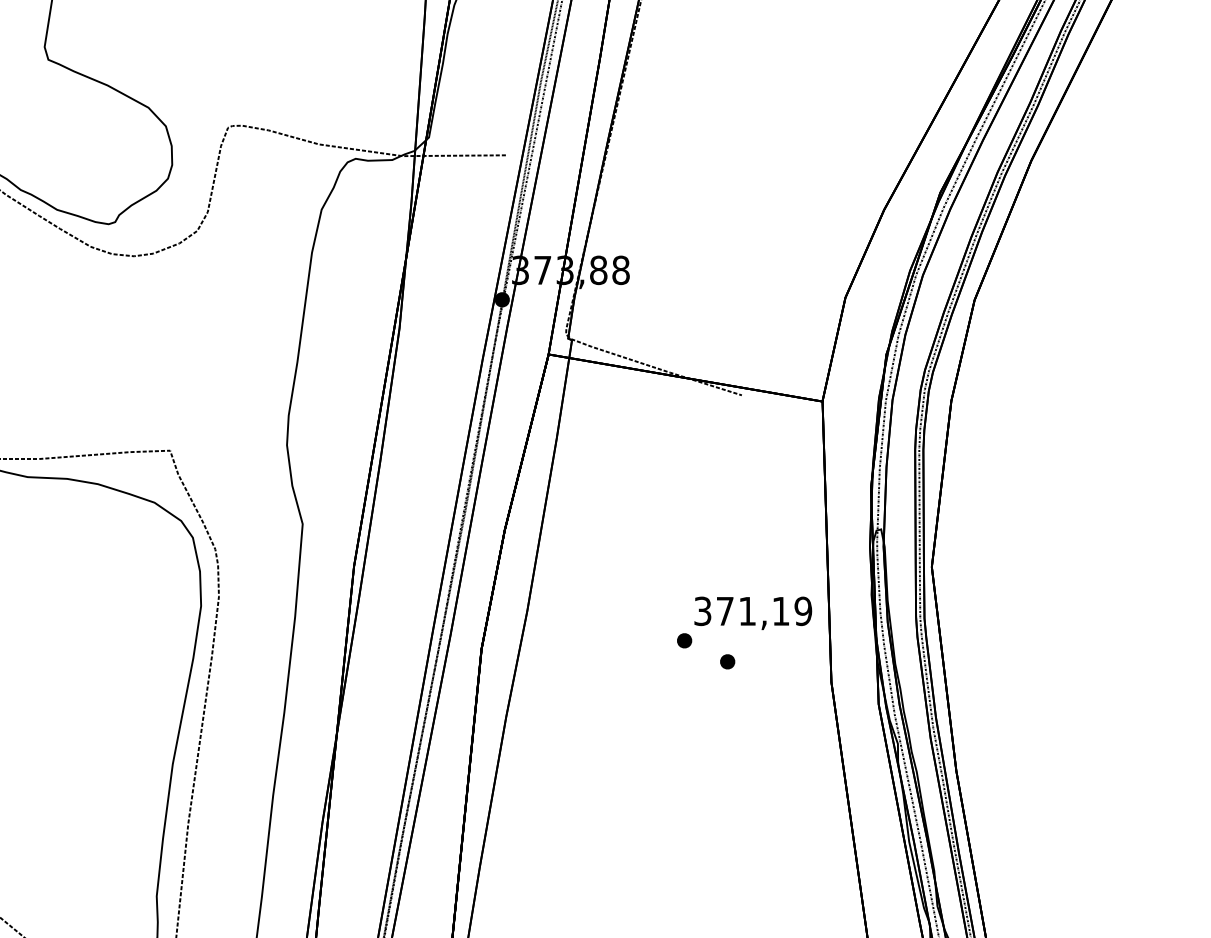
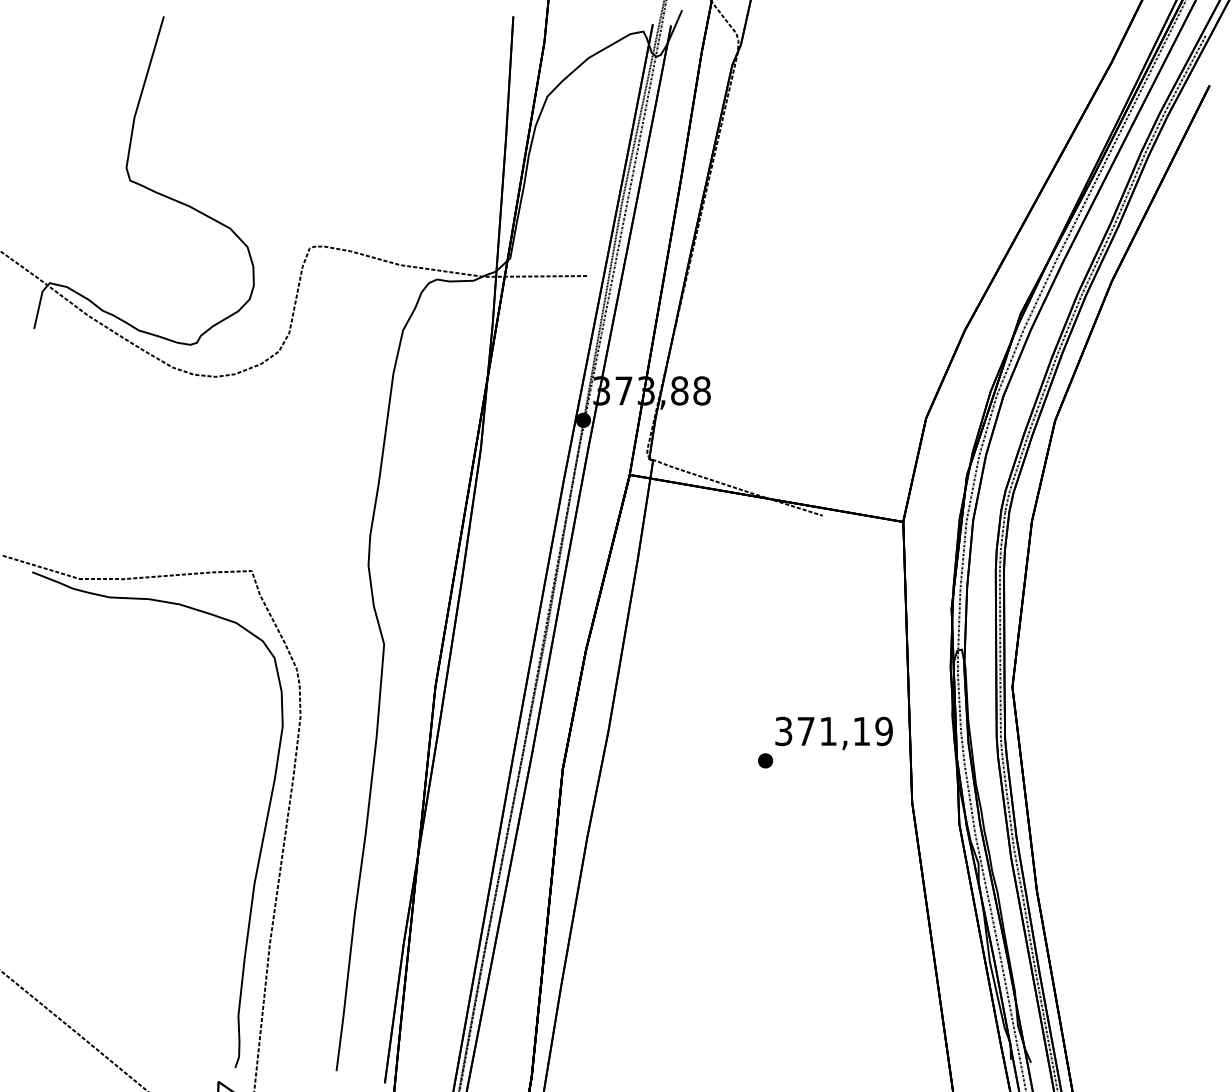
part: (727, 661) -> (808, 781), removed

